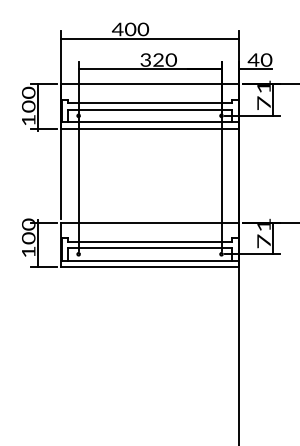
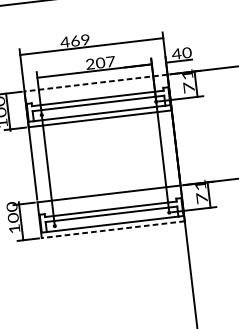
text: (137, 29) -> (80, 40), 400 -> 469
text: (158, 59) -> (100, 62), 320 -> 207
line: (149, 84) -> (95, 83), solid -> dashed
line: (149, 267) -> (112, 229), solid -> dashed

